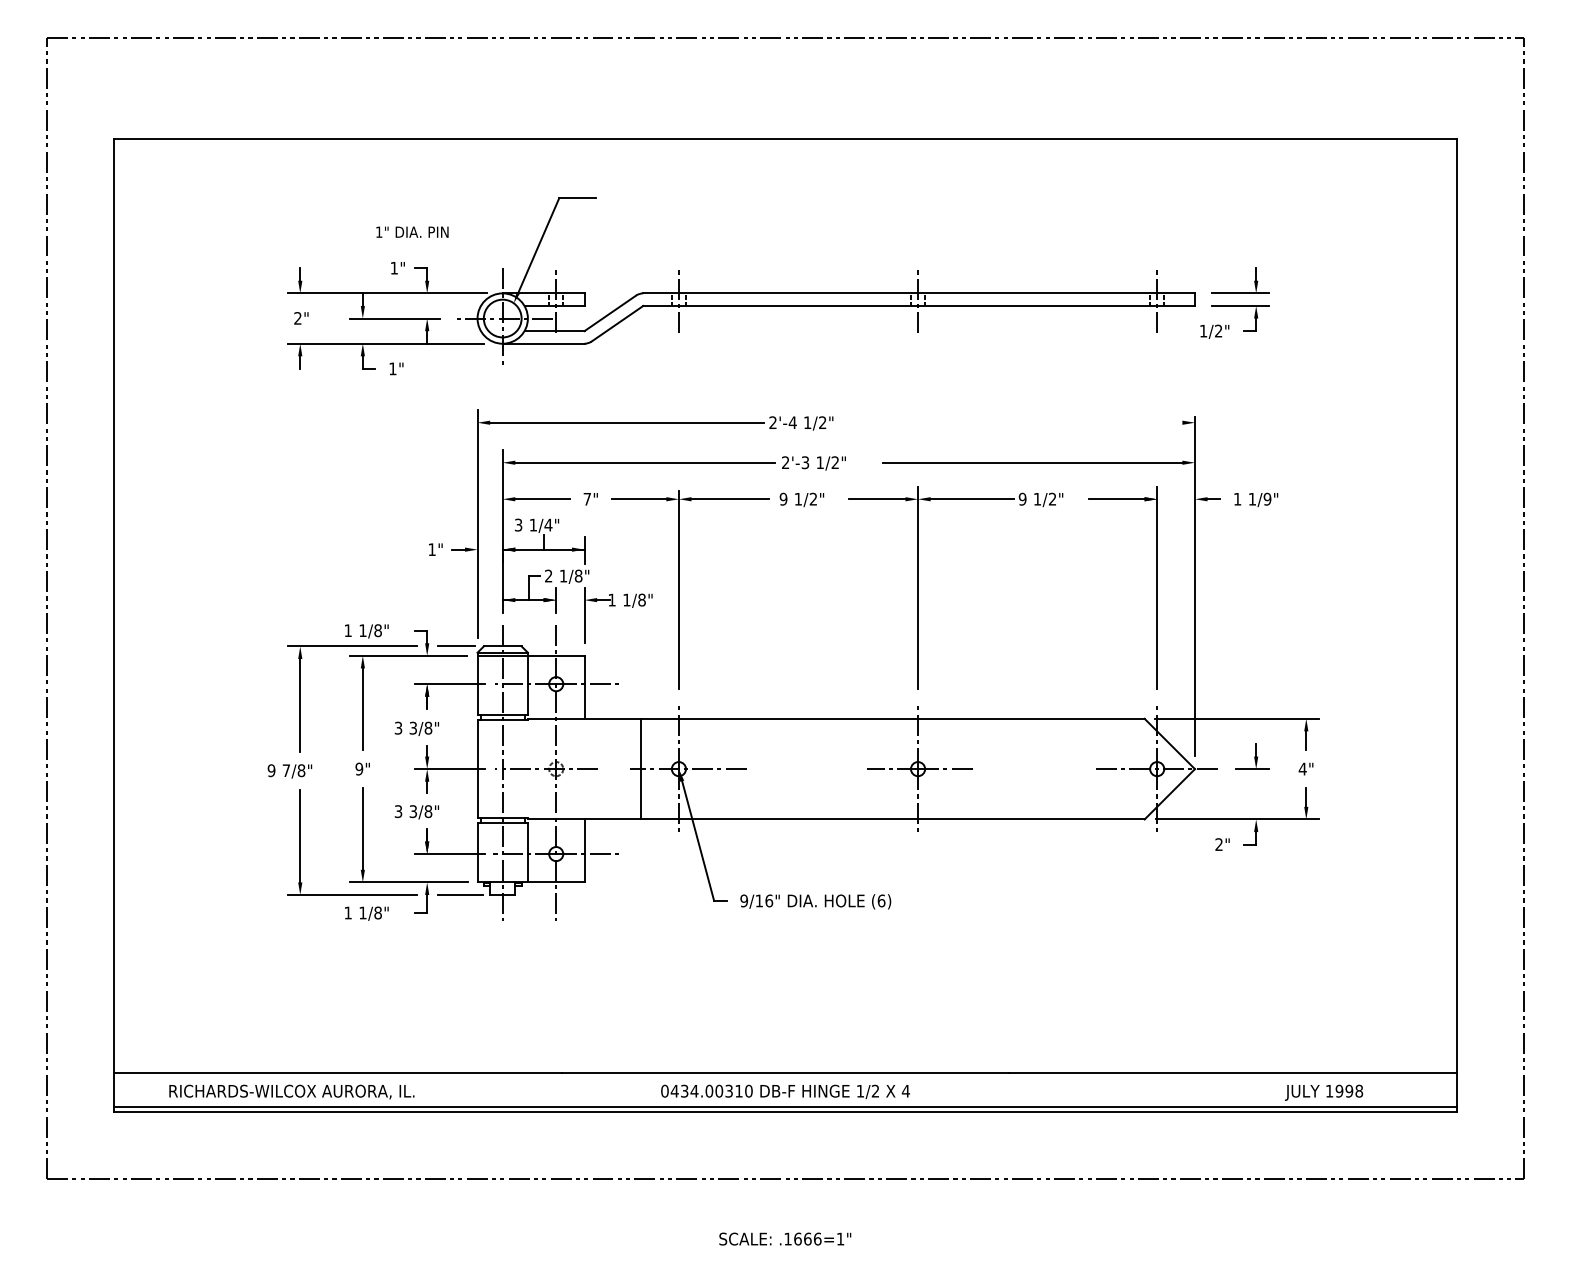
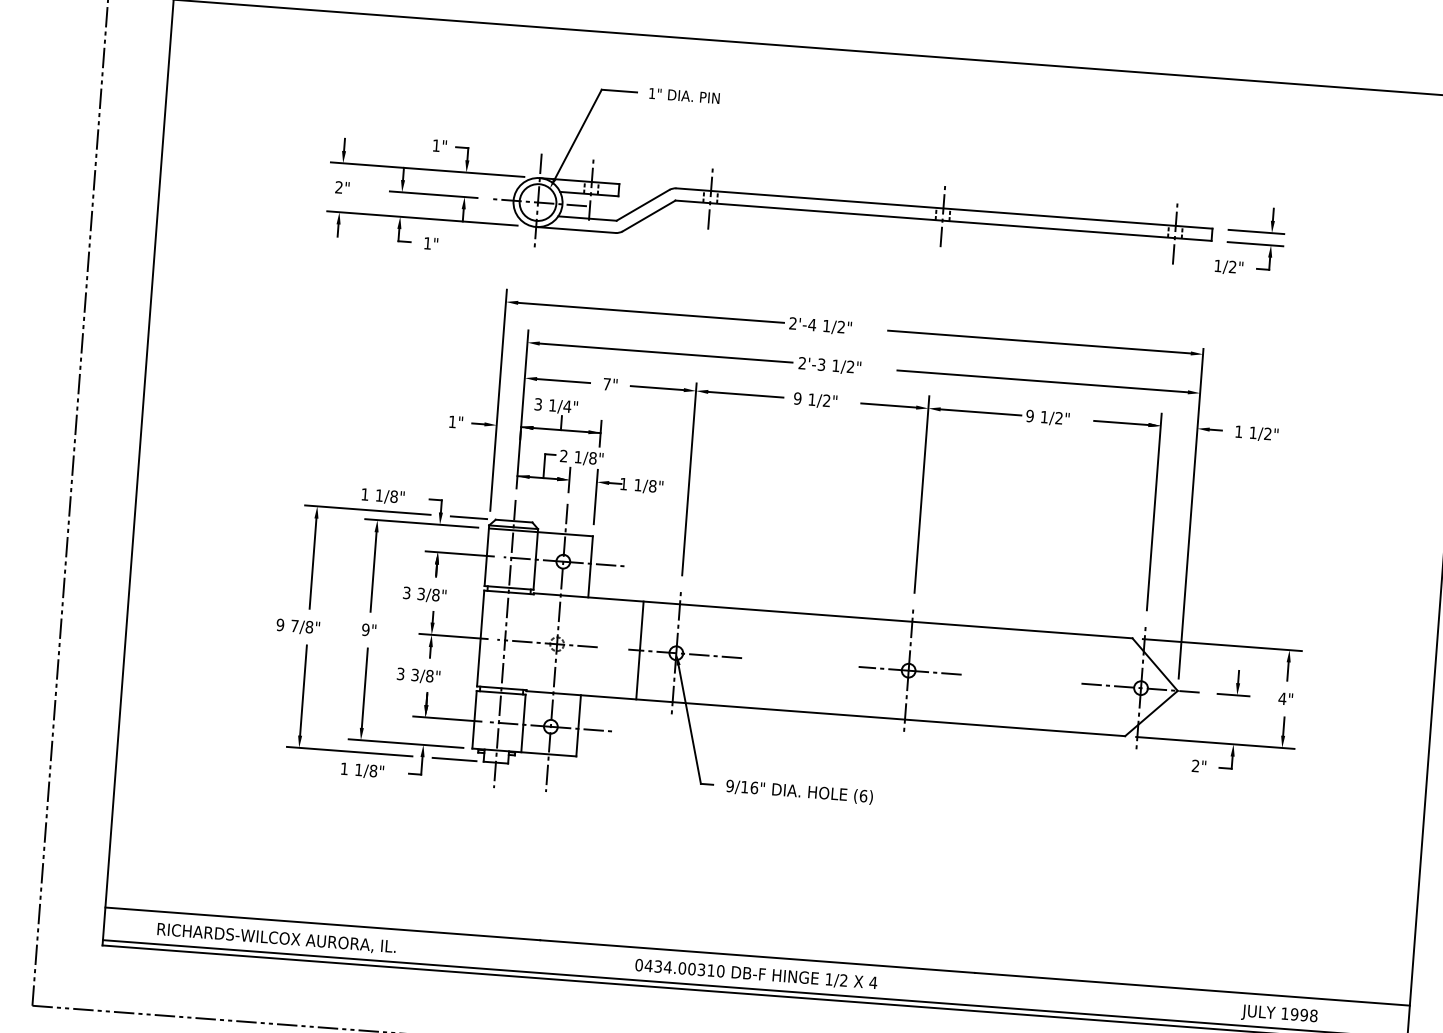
text: (412, 231) -> (684, 95), moved
line: (1026, 422) -> (1039, 341), added
text: (1267, 499) -> (1267, 434), 1/9" -> 1/2"

